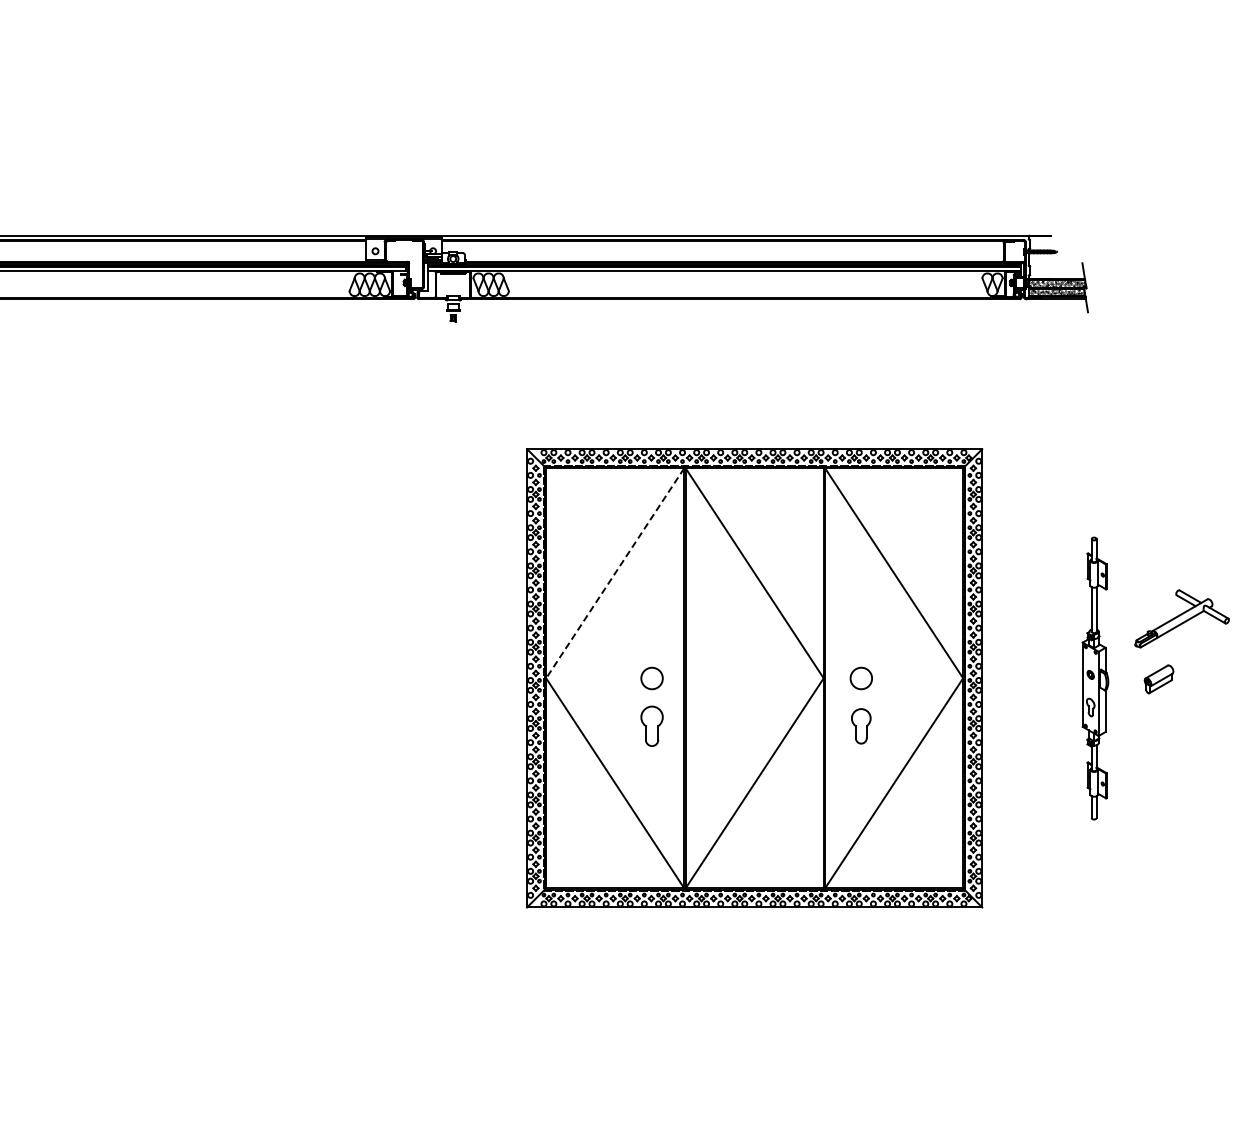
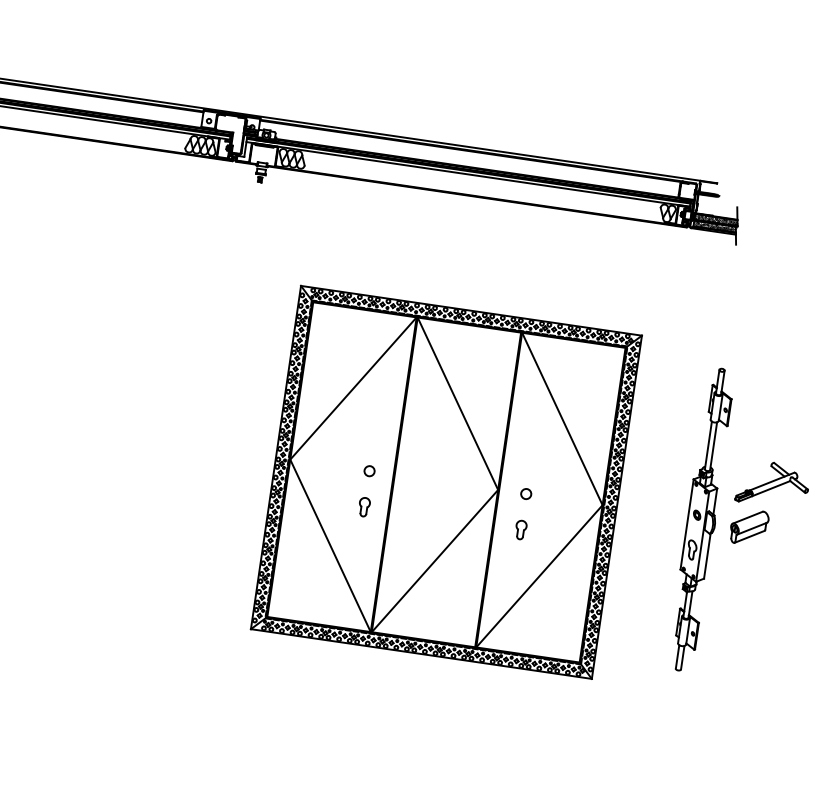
line: (615, 573) -> (353, 388), dashed -> solid
circle: (651, 677) -> (369, 470), size x0.62
circle: (860, 677) -> (525, 493), size x0.62
part: (1095, 678) -> (701, 519), size x1.43
part: (1158, 679) -> (748, 527), size x1.67
part: (651, 726) -> (363, 507), size x0.62
part: (860, 726) -> (520, 530), size x0.71

